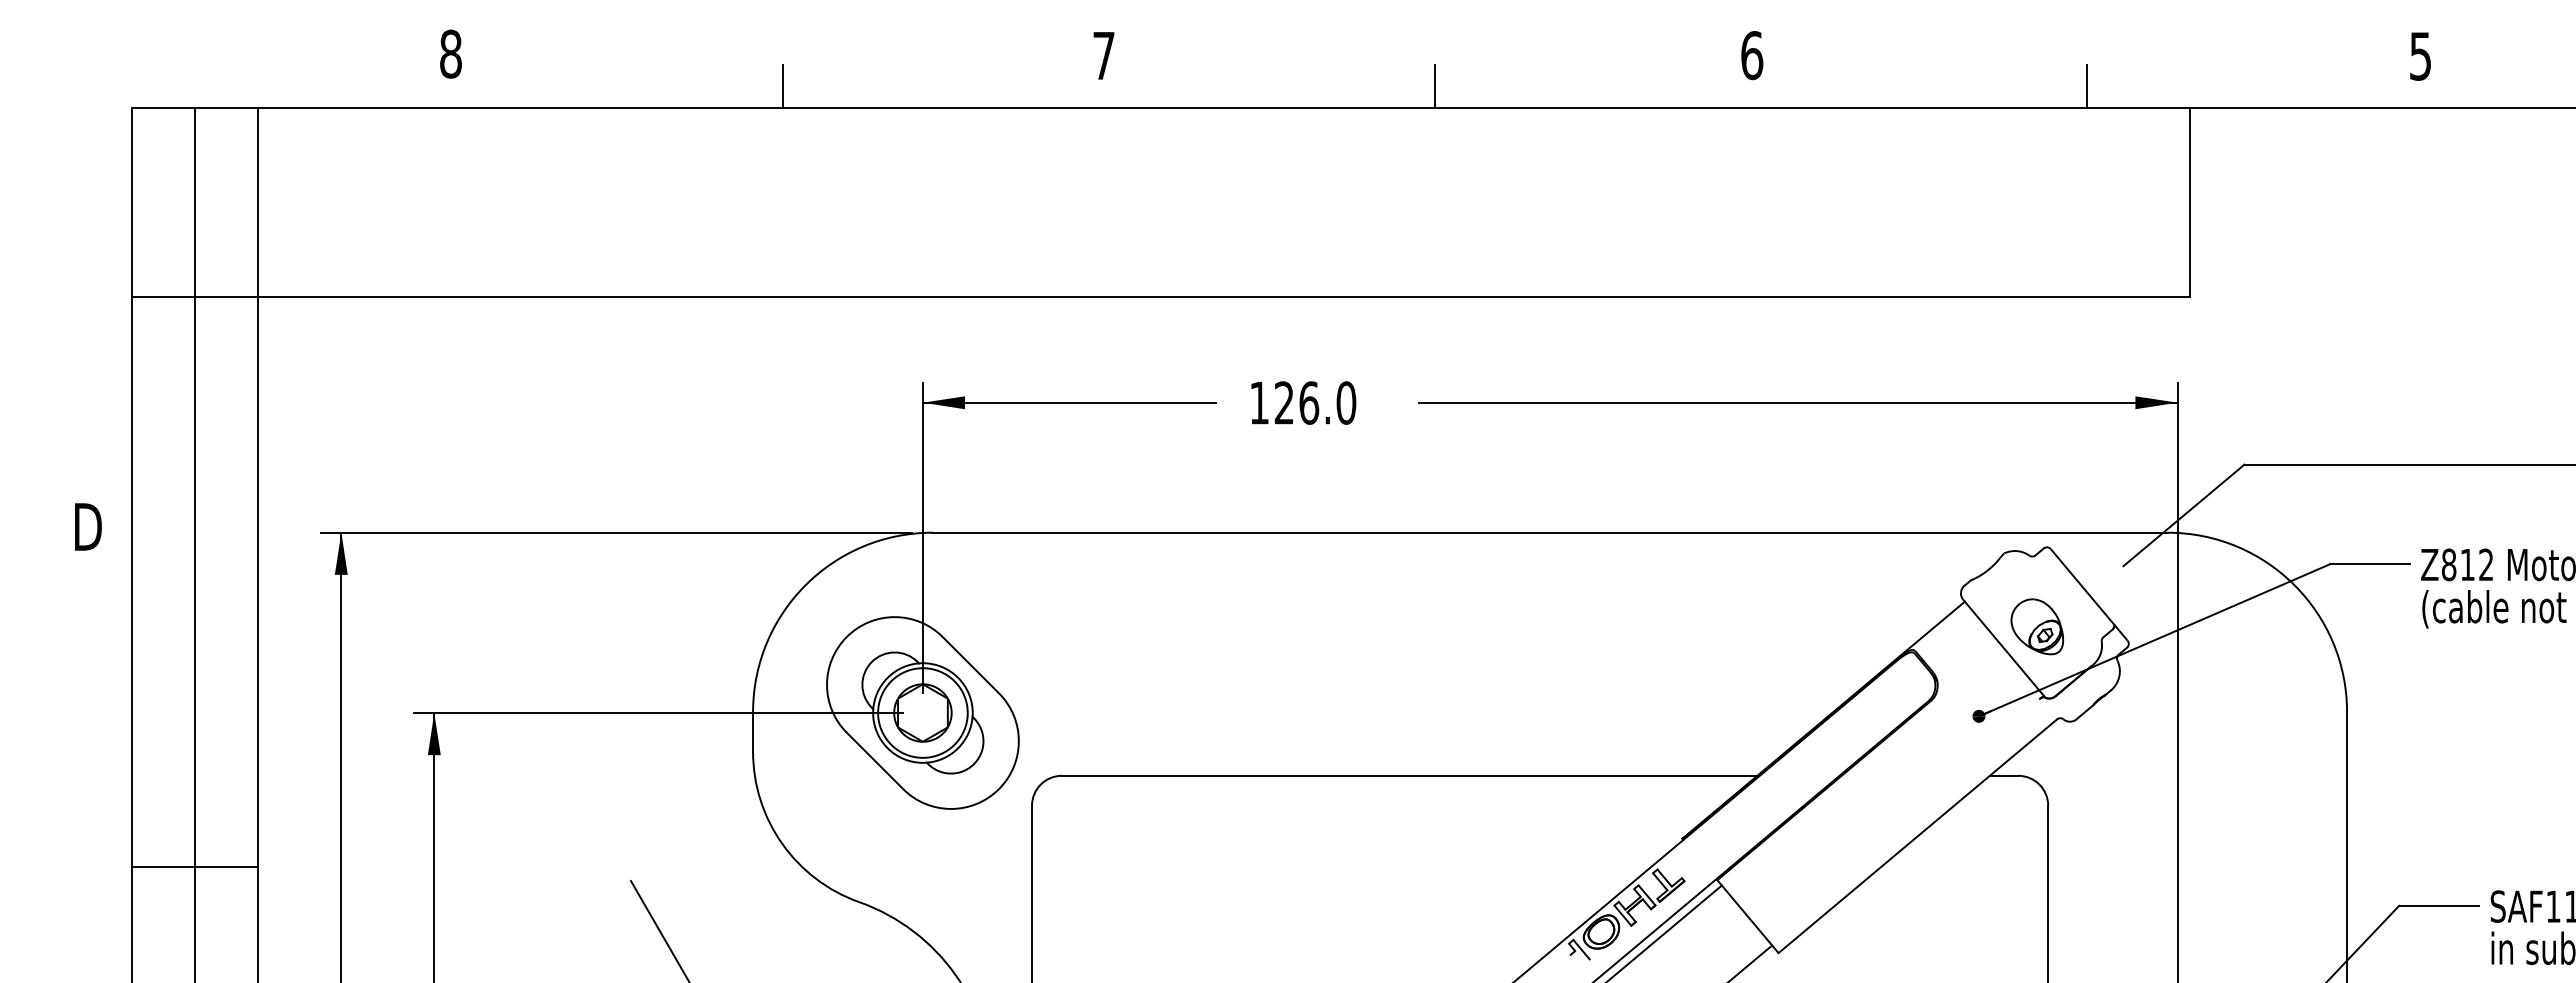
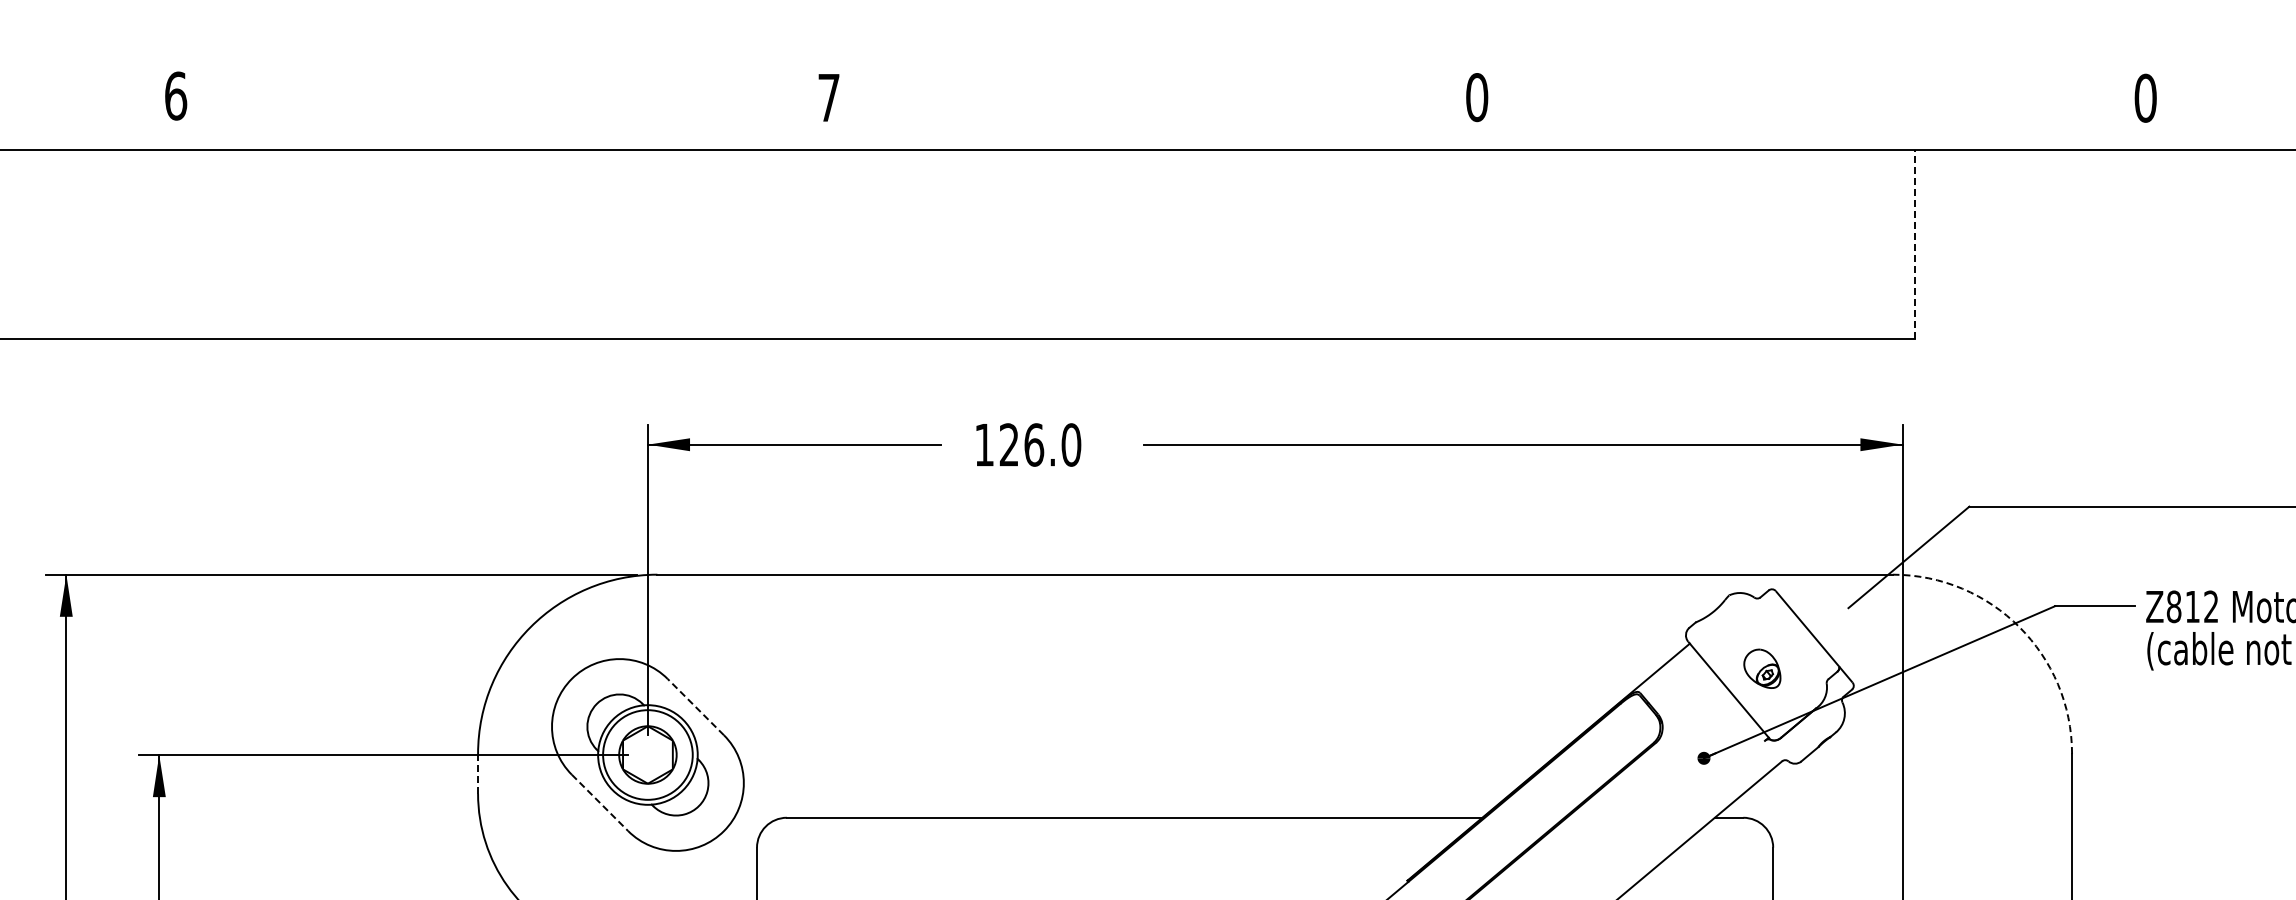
text: (451, 53) -> (176, 95), 8 -> 6
text: (1752, 55) -> (1477, 97), 6 -> 0
text: (2420, 55) -> (2145, 97), 5 -> 0
line: (783, 85) -> (508, 127), removed
line: (1434, 85) -> (1159, 127), removed
line: (2086, 85) -> (1811, 127), removed
line: (2190, 202) -> (1915, 244), solid -> dashed
arc: (2294, 585) -> (2019, 627), solid -> dashed
part: (2037, 626) -> (1762, 668), size x0.7
line: (970, 665) -> (695, 707), solid -> dashed
line: (753, 731) -> (478, 773), solid -> dashed
line: (875, 760) -> (600, 802), solid -> dashed

